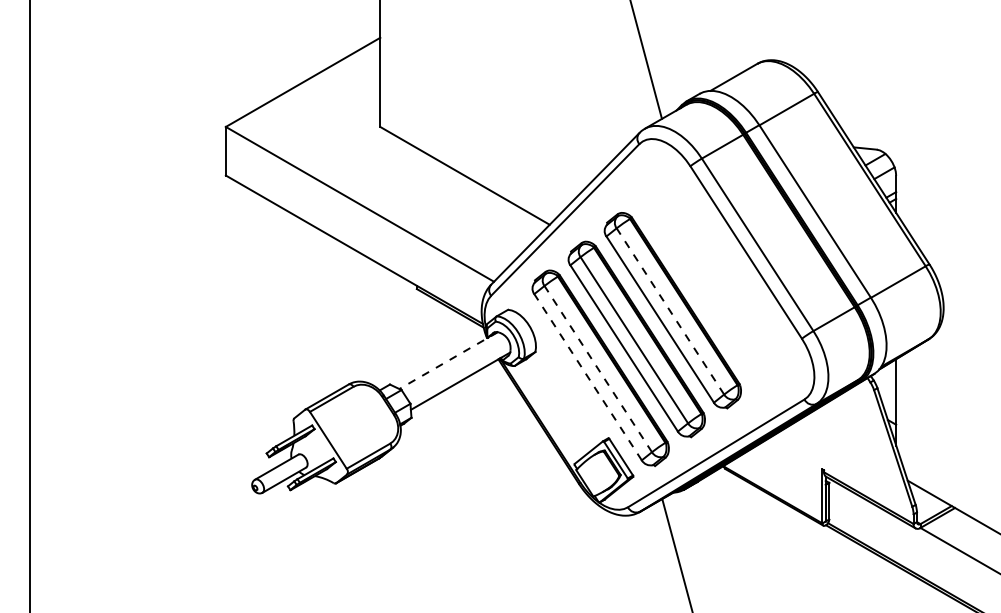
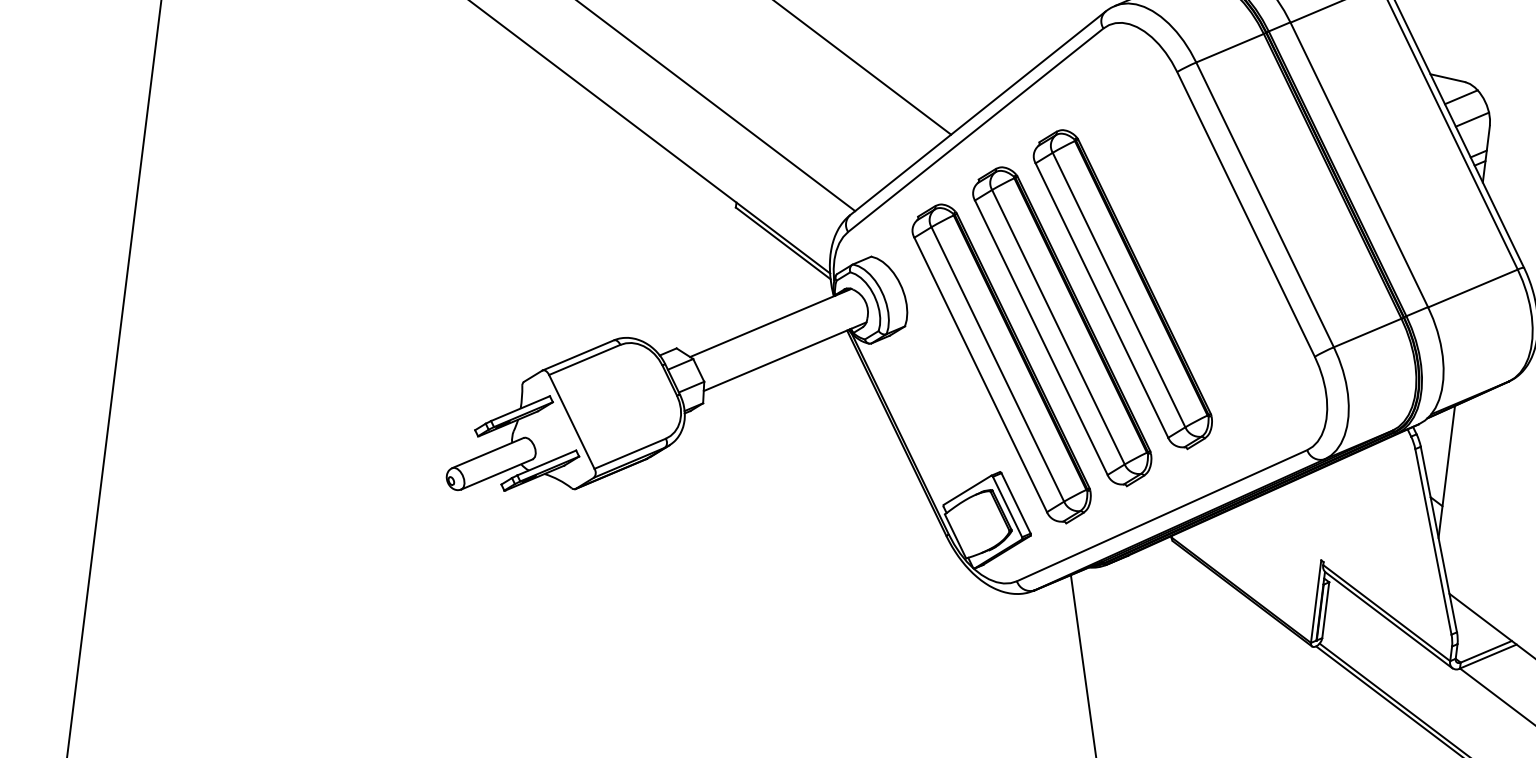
line: (670, 311) -> (1119, 290), dashed -> solid
line: (448, 360) -> (770, 322), dashed -> solid
line: (598, 369) -> (998, 365), dashed -> solid
line: (588, 377) -> (981, 375), dashed -> solid

